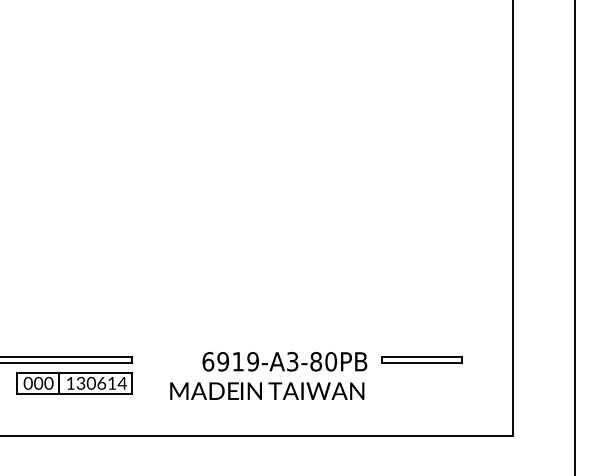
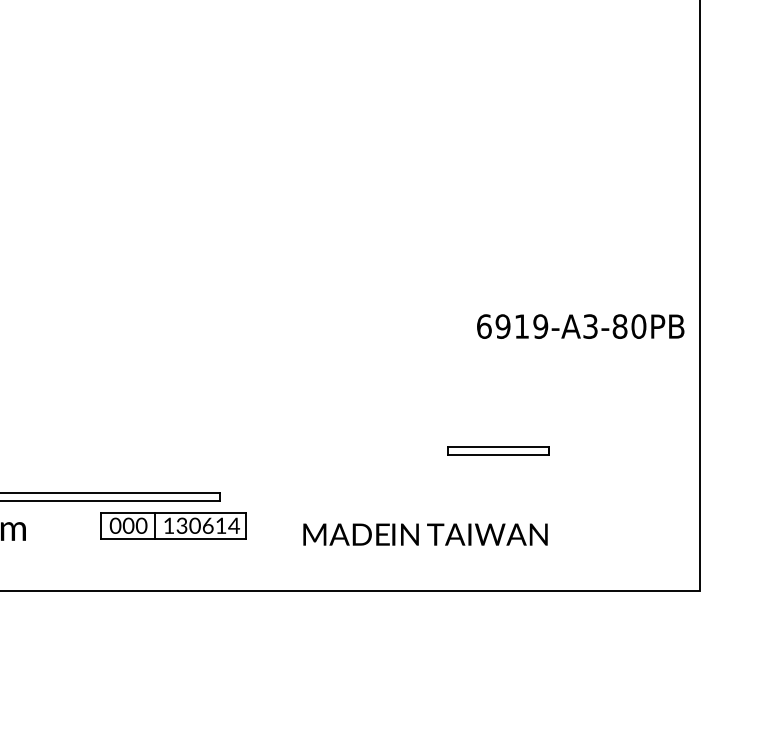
part: (422, 360) -> (498, 450), moved
text: (284, 361) -> (580, 326), moved
part: (74, 383) -> (173, 525), moved
text: (267, 391) -> (425, 534), moved

